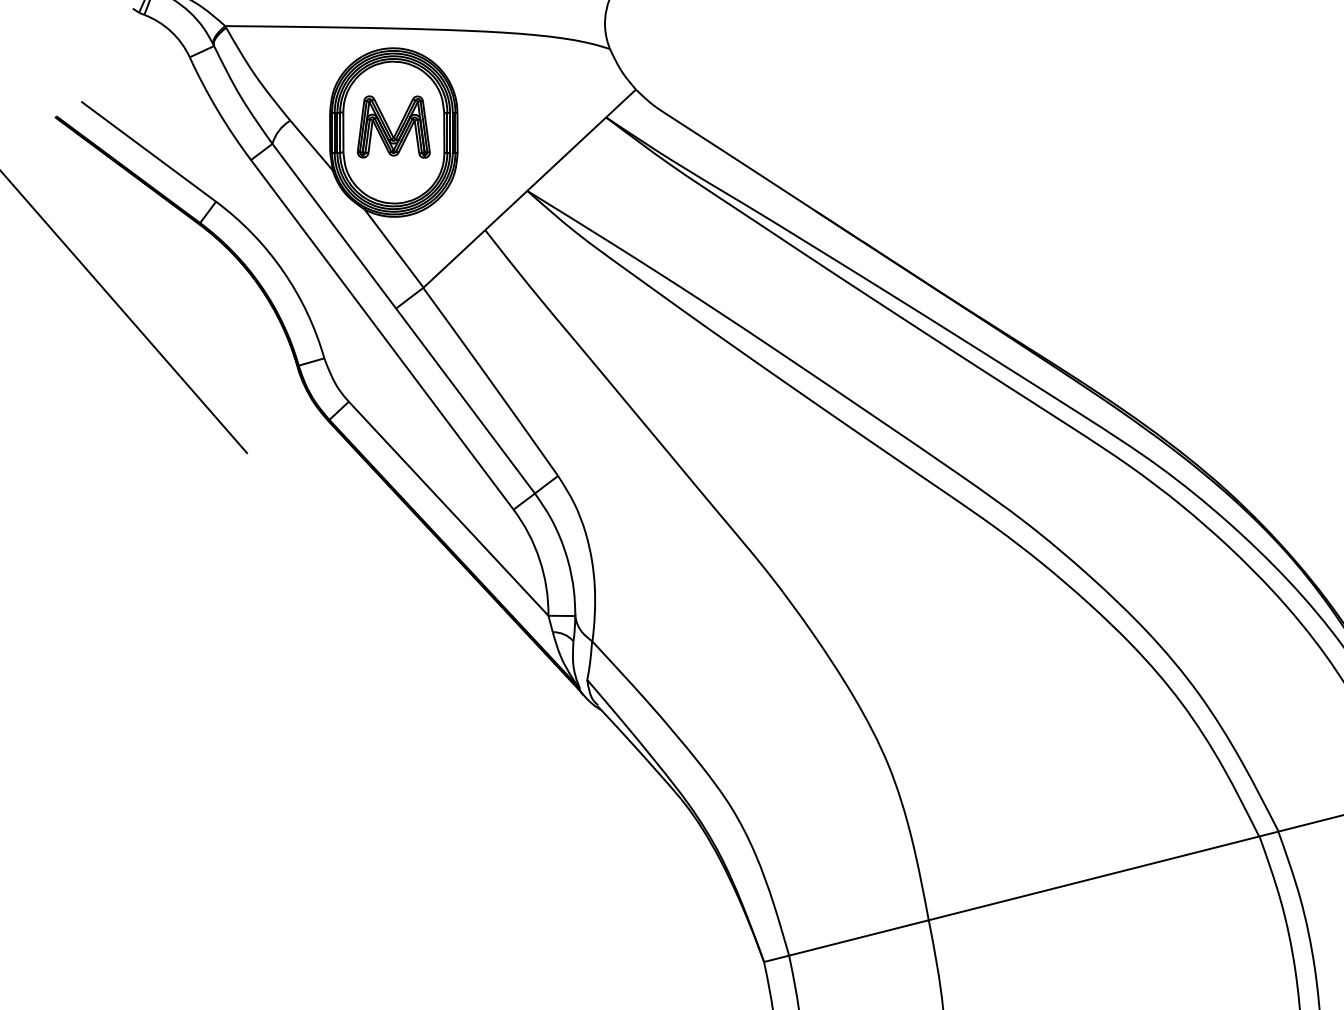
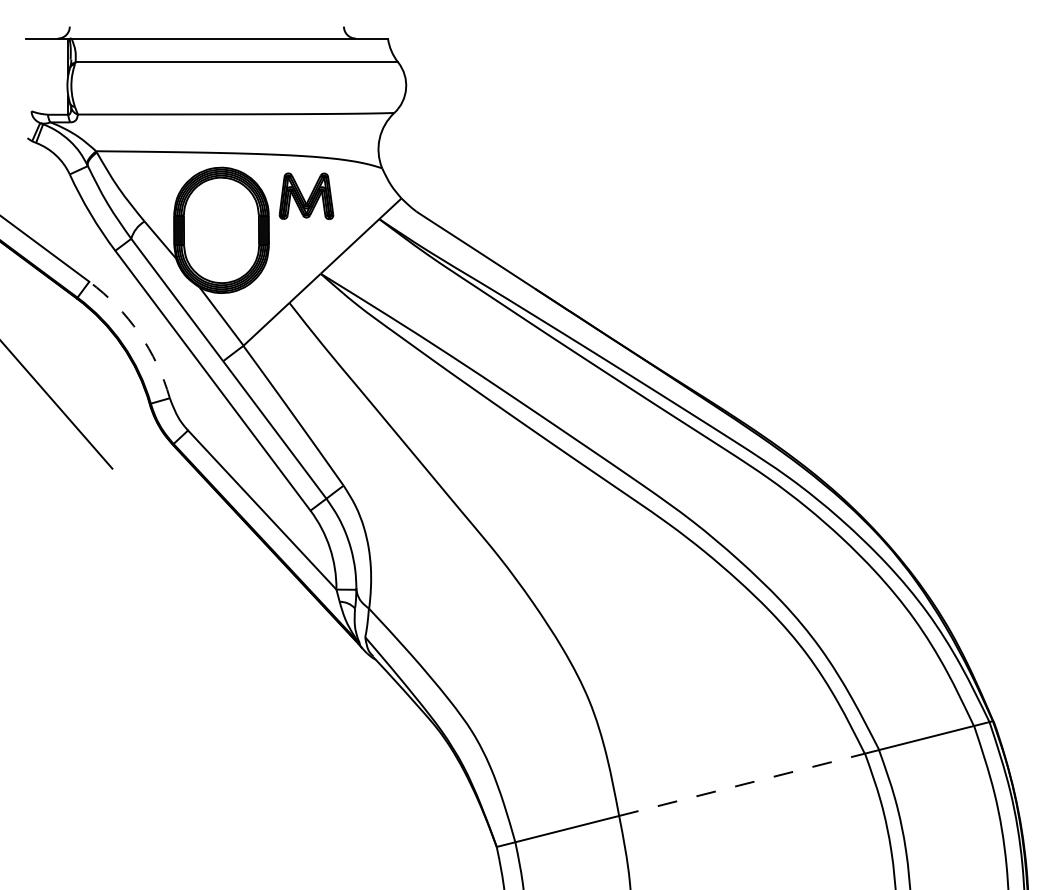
part: (393, 127) -> (306, 196), moved
arc: (283, 271) -> (139, 333), solid -> dashed
line: (1094, 877) -> (742, 784), solid -> dashed

